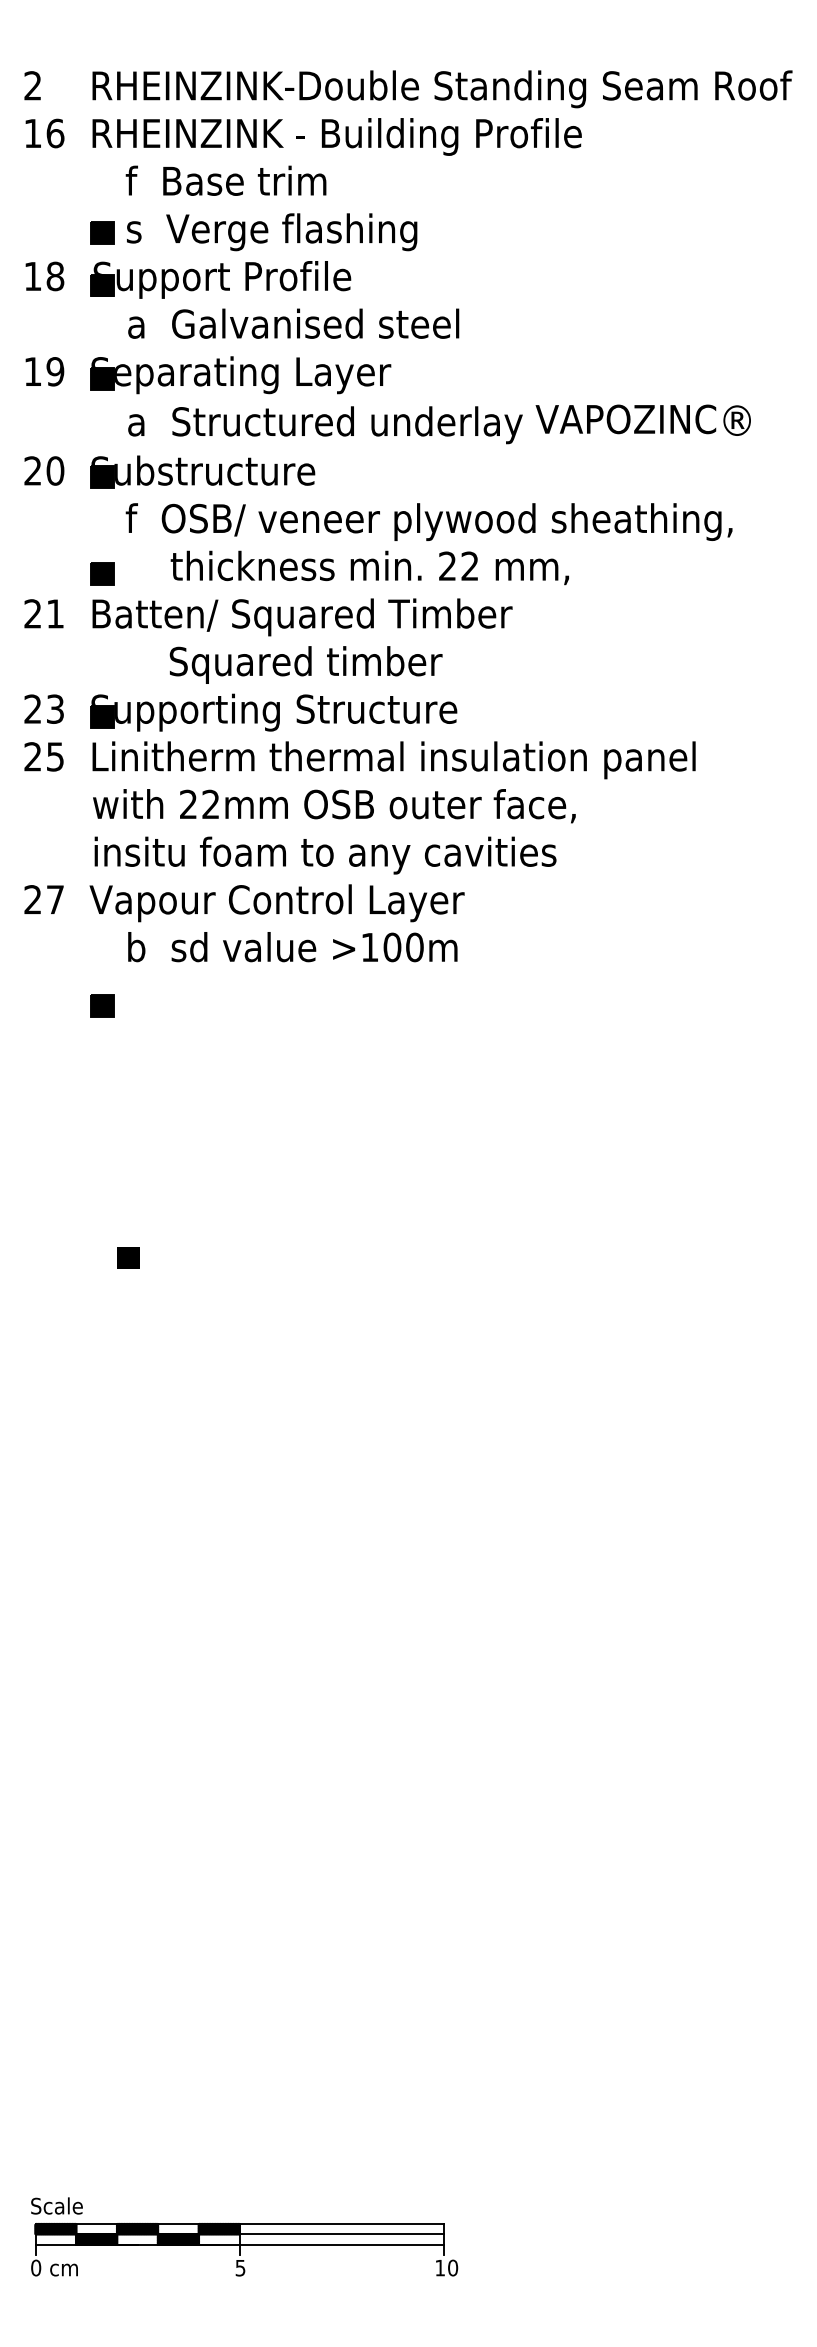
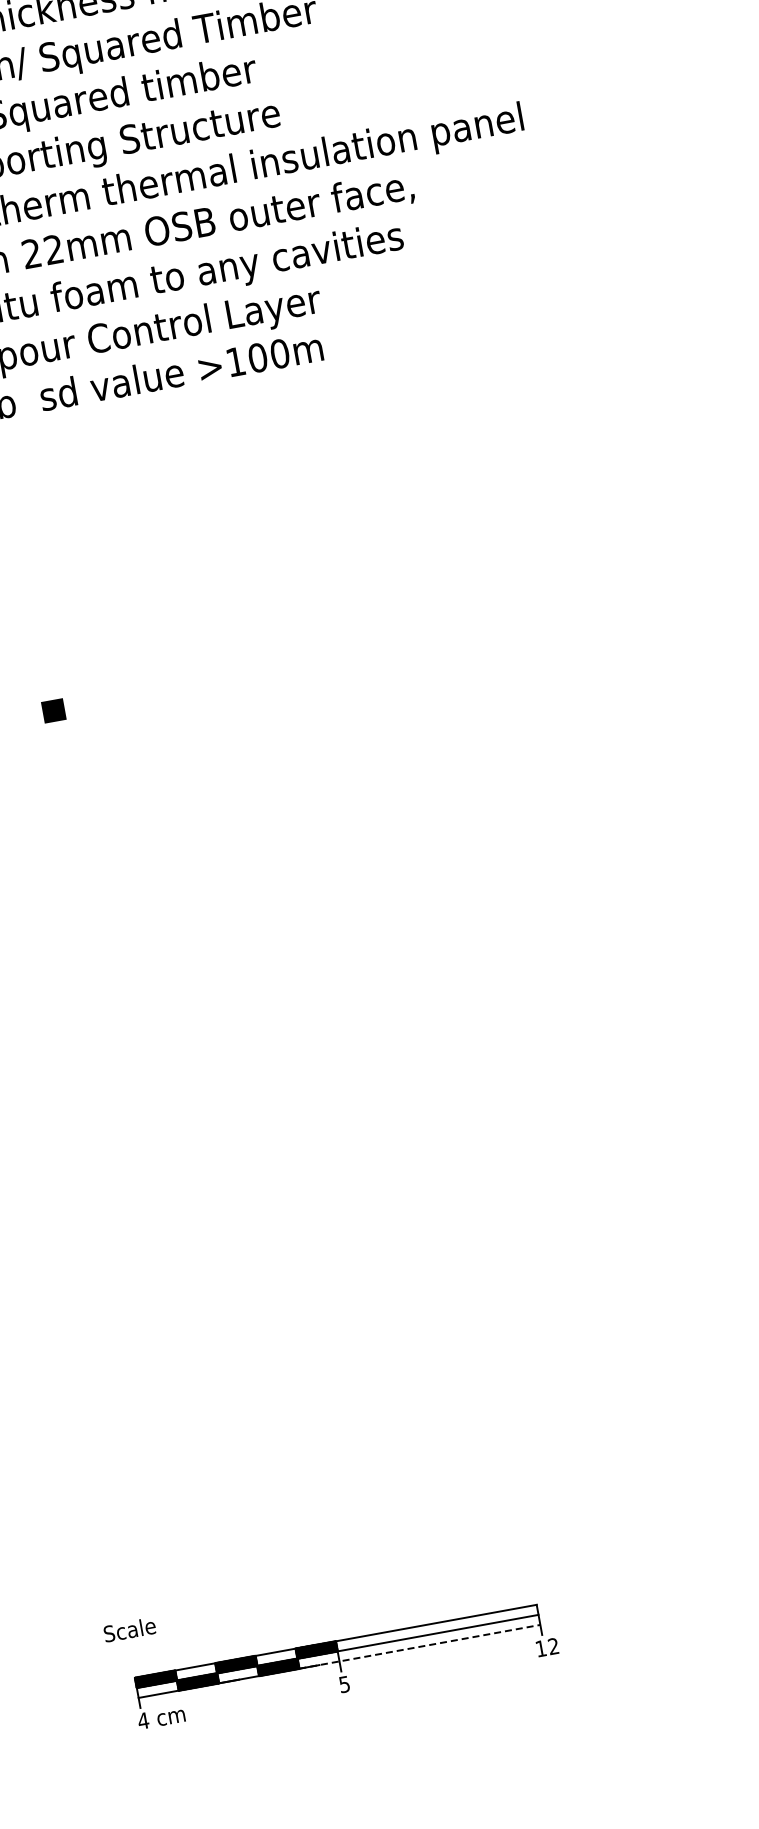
text: (56, 2205) -> (129, 1629), moved
line: (321, 2244) -> (420, 1646), solid -> dashed
text: (35, 2267) -> (142, 1720), 0 -> 4
text: (453, 2267) -> (554, 1645), 10 -> 12

